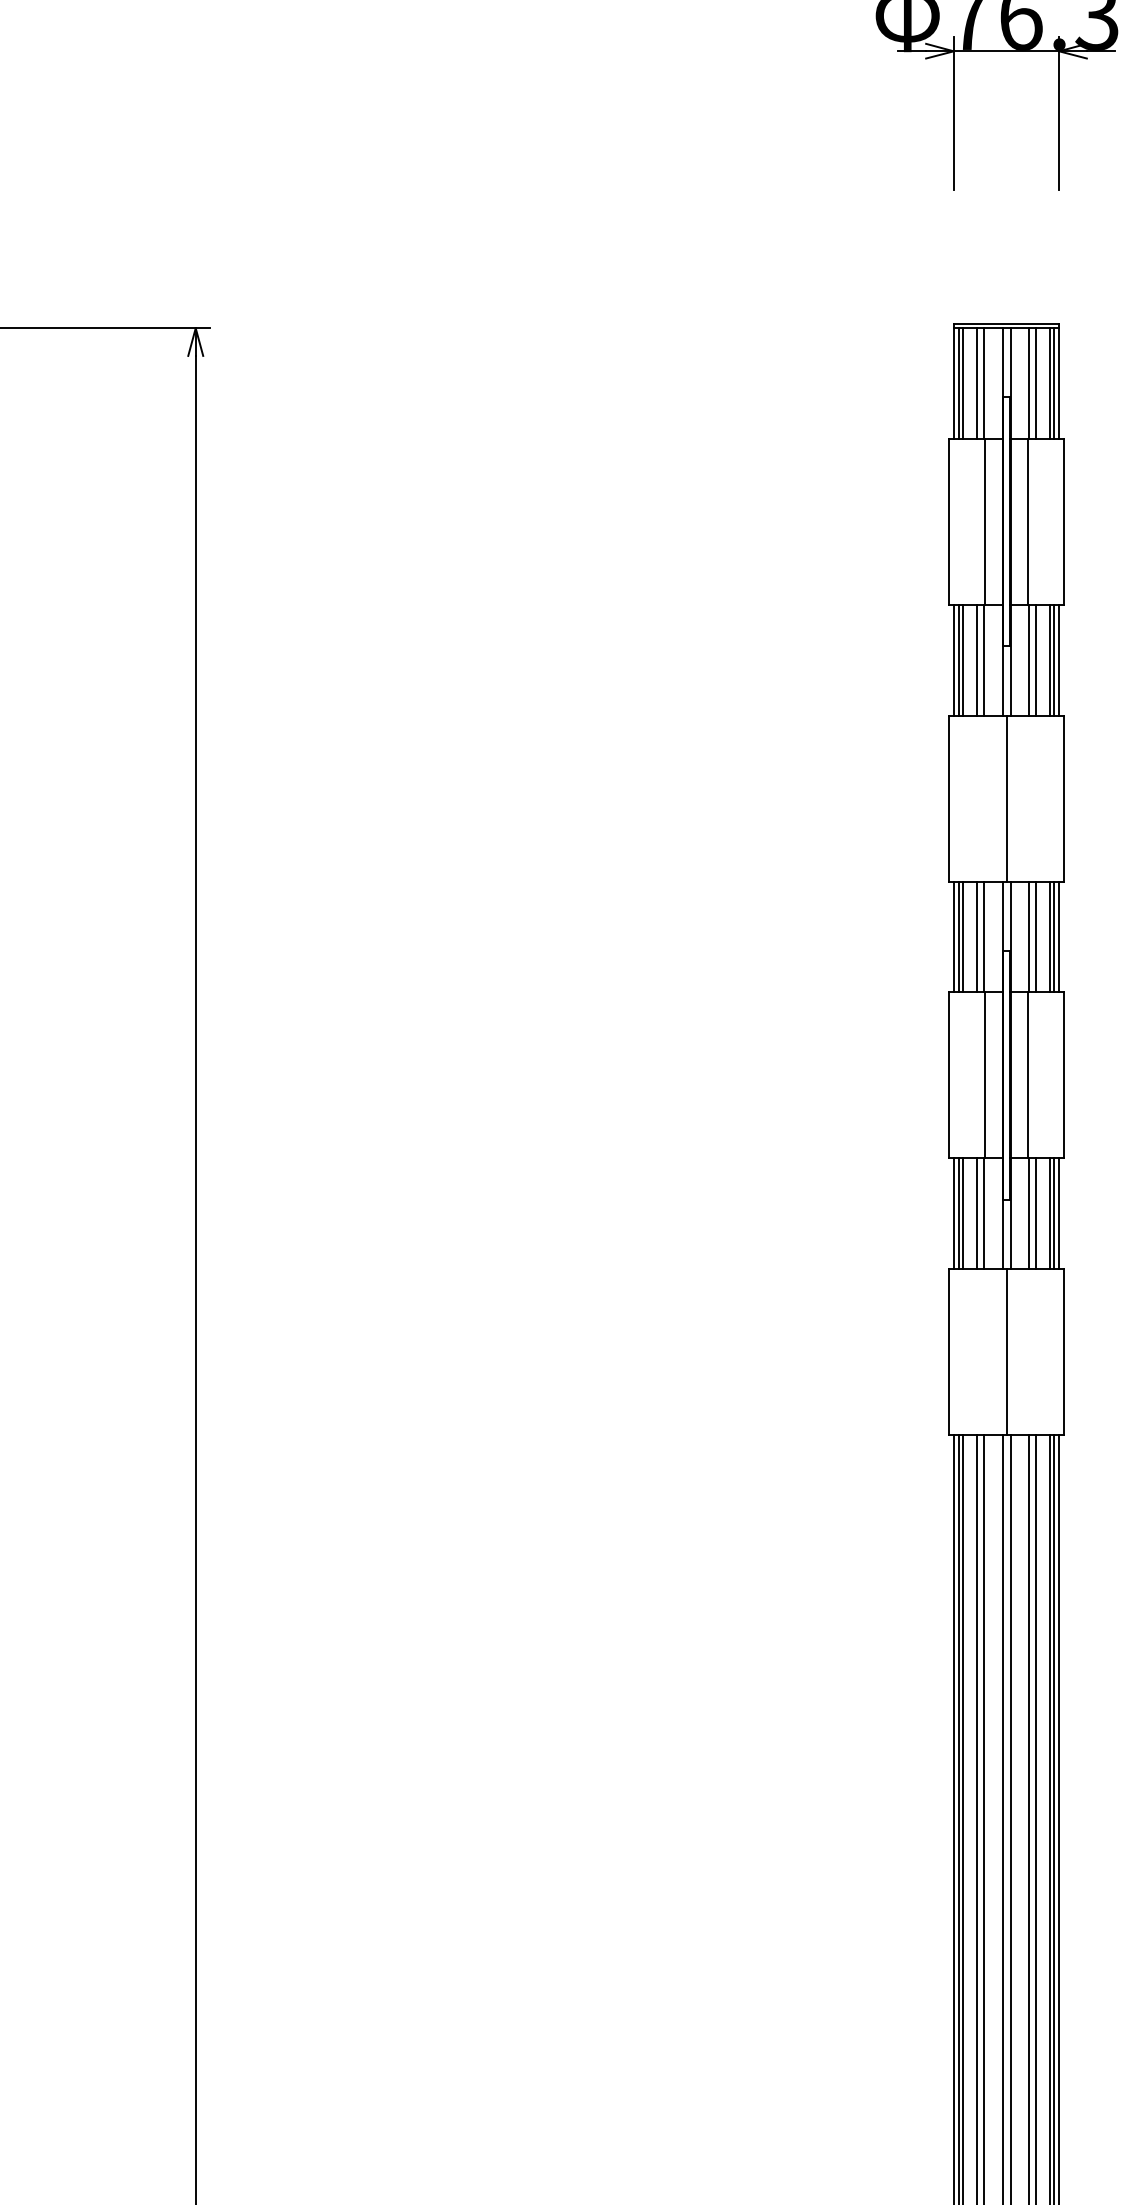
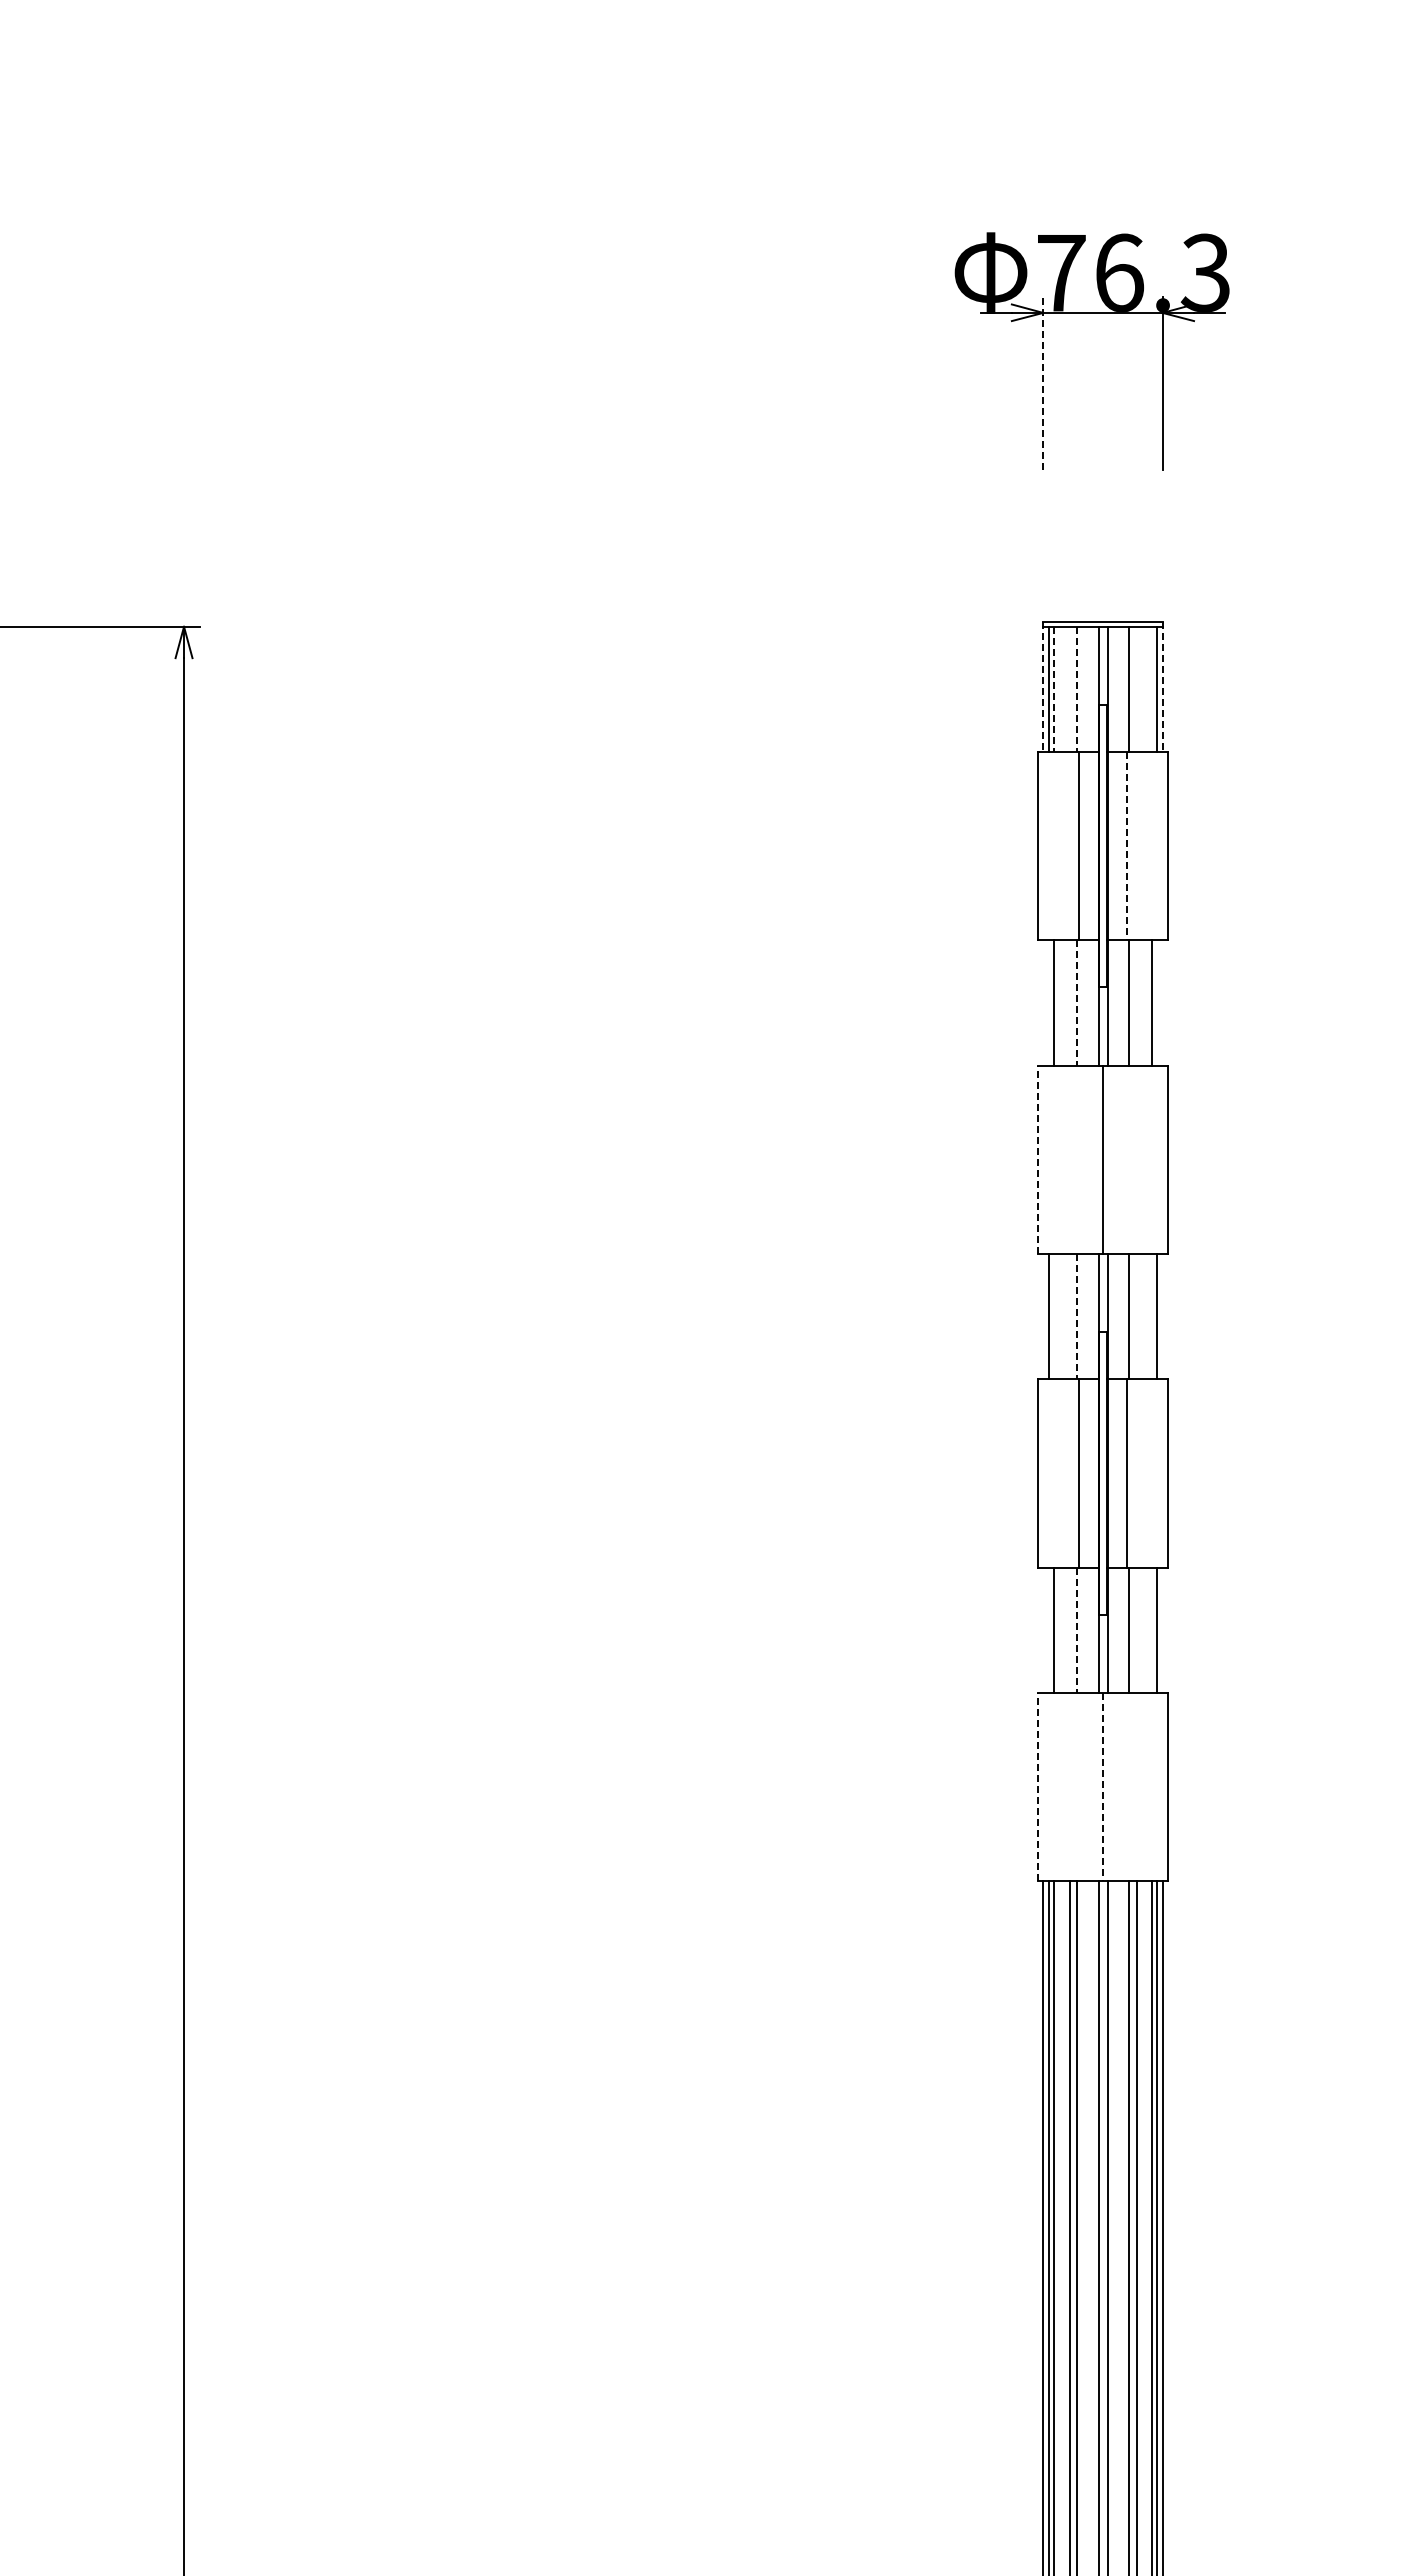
line: (954, 113) -> (1043, 383), solid -> dashed
line: (954, 381) -> (1043, 687), solid -> dashed
line: (1059, 381) -> (1162, 687), solid -> dashed
line: (962, 383) -> (1053, 689), solid -> dashed
line: (976, 383) -> (1069, 689), removed
line: (984, 383) -> (1077, 689), solid -> dashed
line: (1036, 383) -> (1136, 689), removed
line: (1050, 383) -> (1152, 689), removed
line: (1028, 522) -> (1127, 846), solid -> dashed
line: (954, 659) -> (1043, 1002), removed
line: (959, 659) -> (1049, 1002), removed
line: (976, 659) -> (1069, 1002), removed
line: (1036, 659) -> (1136, 1002), removed
line: (1053, 659) -> (1156, 1002), removed
line: (1059, 659) -> (1162, 1002), removed
line: (984, 660) -> (1077, 1003), solid -> dashed
line: (948, 798) -> (1037, 1159), solid -> dashed
line: (954, 936) -> (1043, 1316), removed
line: (962, 936) -> (1053, 1316), removed
line: (976, 936) -> (1069, 1316), removed
line: (984, 936) -> (1077, 1316), solid -> dashed
line: (1036, 936) -> (1136, 1316), removed
line: (1050, 936) -> (1152, 1316), removed
line: (1059, 936) -> (1162, 1316), removed
line: (954, 1212) -> (1043, 1629), removed
line: (959, 1212) -> (1049, 1629), removed
line: (976, 1212) -> (1069, 1629), removed
line: (1036, 1212) -> (1136, 1629), removed
line: (1050, 1212) -> (1152, 1629), removed
line: (1059, 1212) -> (1162, 1629), removed
line: (984, 1213) -> (1077, 1630), solid -> dashed
line: (948, 1351) -> (1037, 1786), solid -> dashed
line: (1006, 1352) -> (1103, 1787), solid -> dashed

